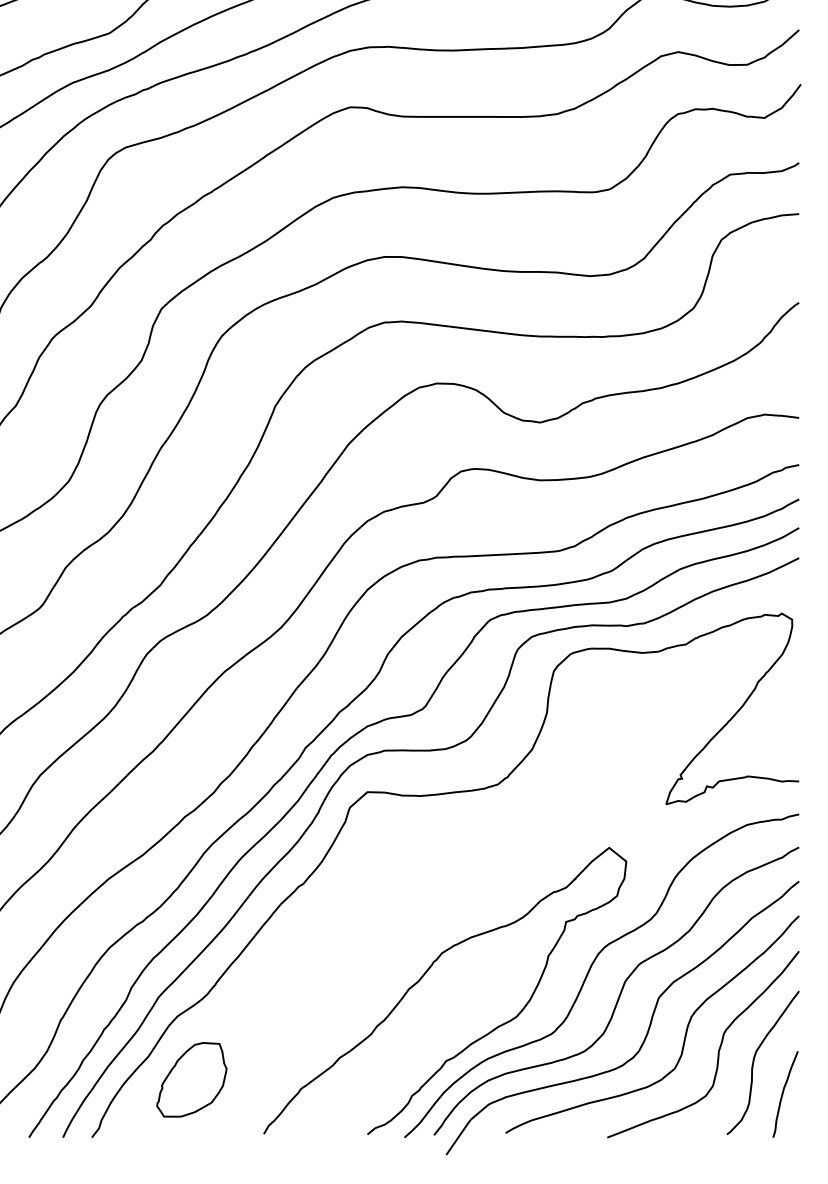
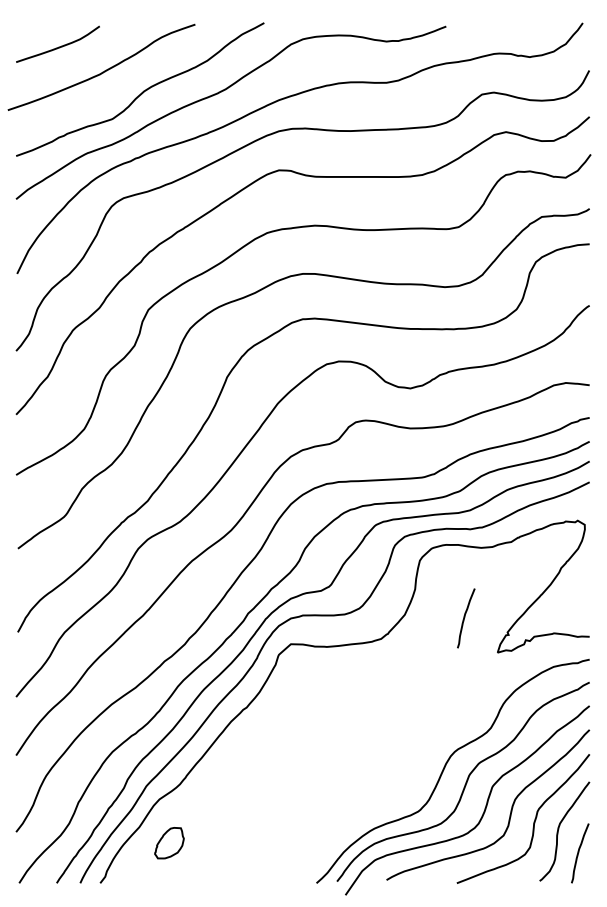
curve: (619, 753) -> (465, 617), added
curve: (427, 973) -> (332, 769), removed
part: (191, 1078) -> (169, 842), size x0.6

